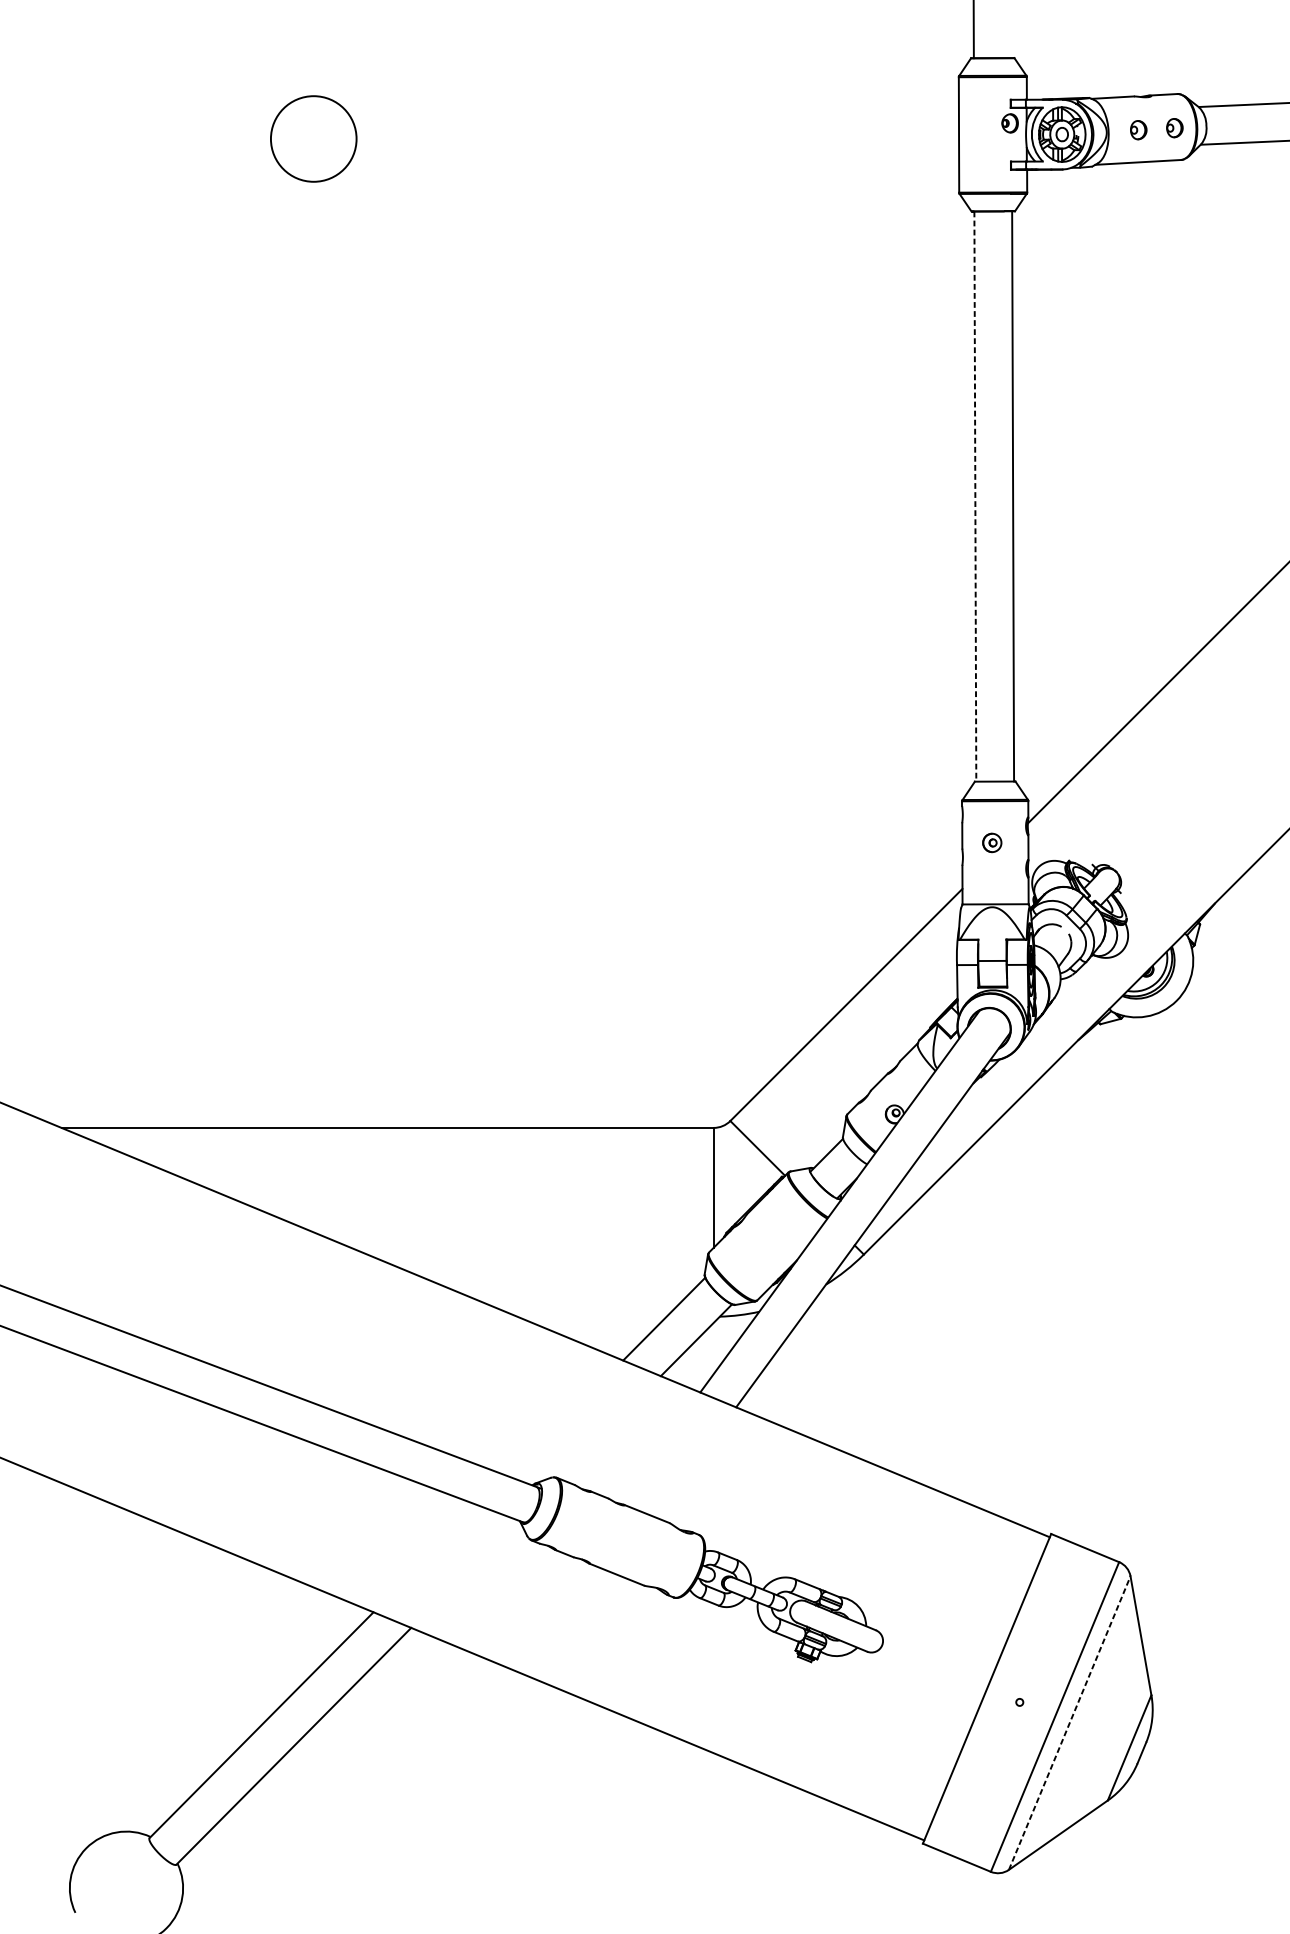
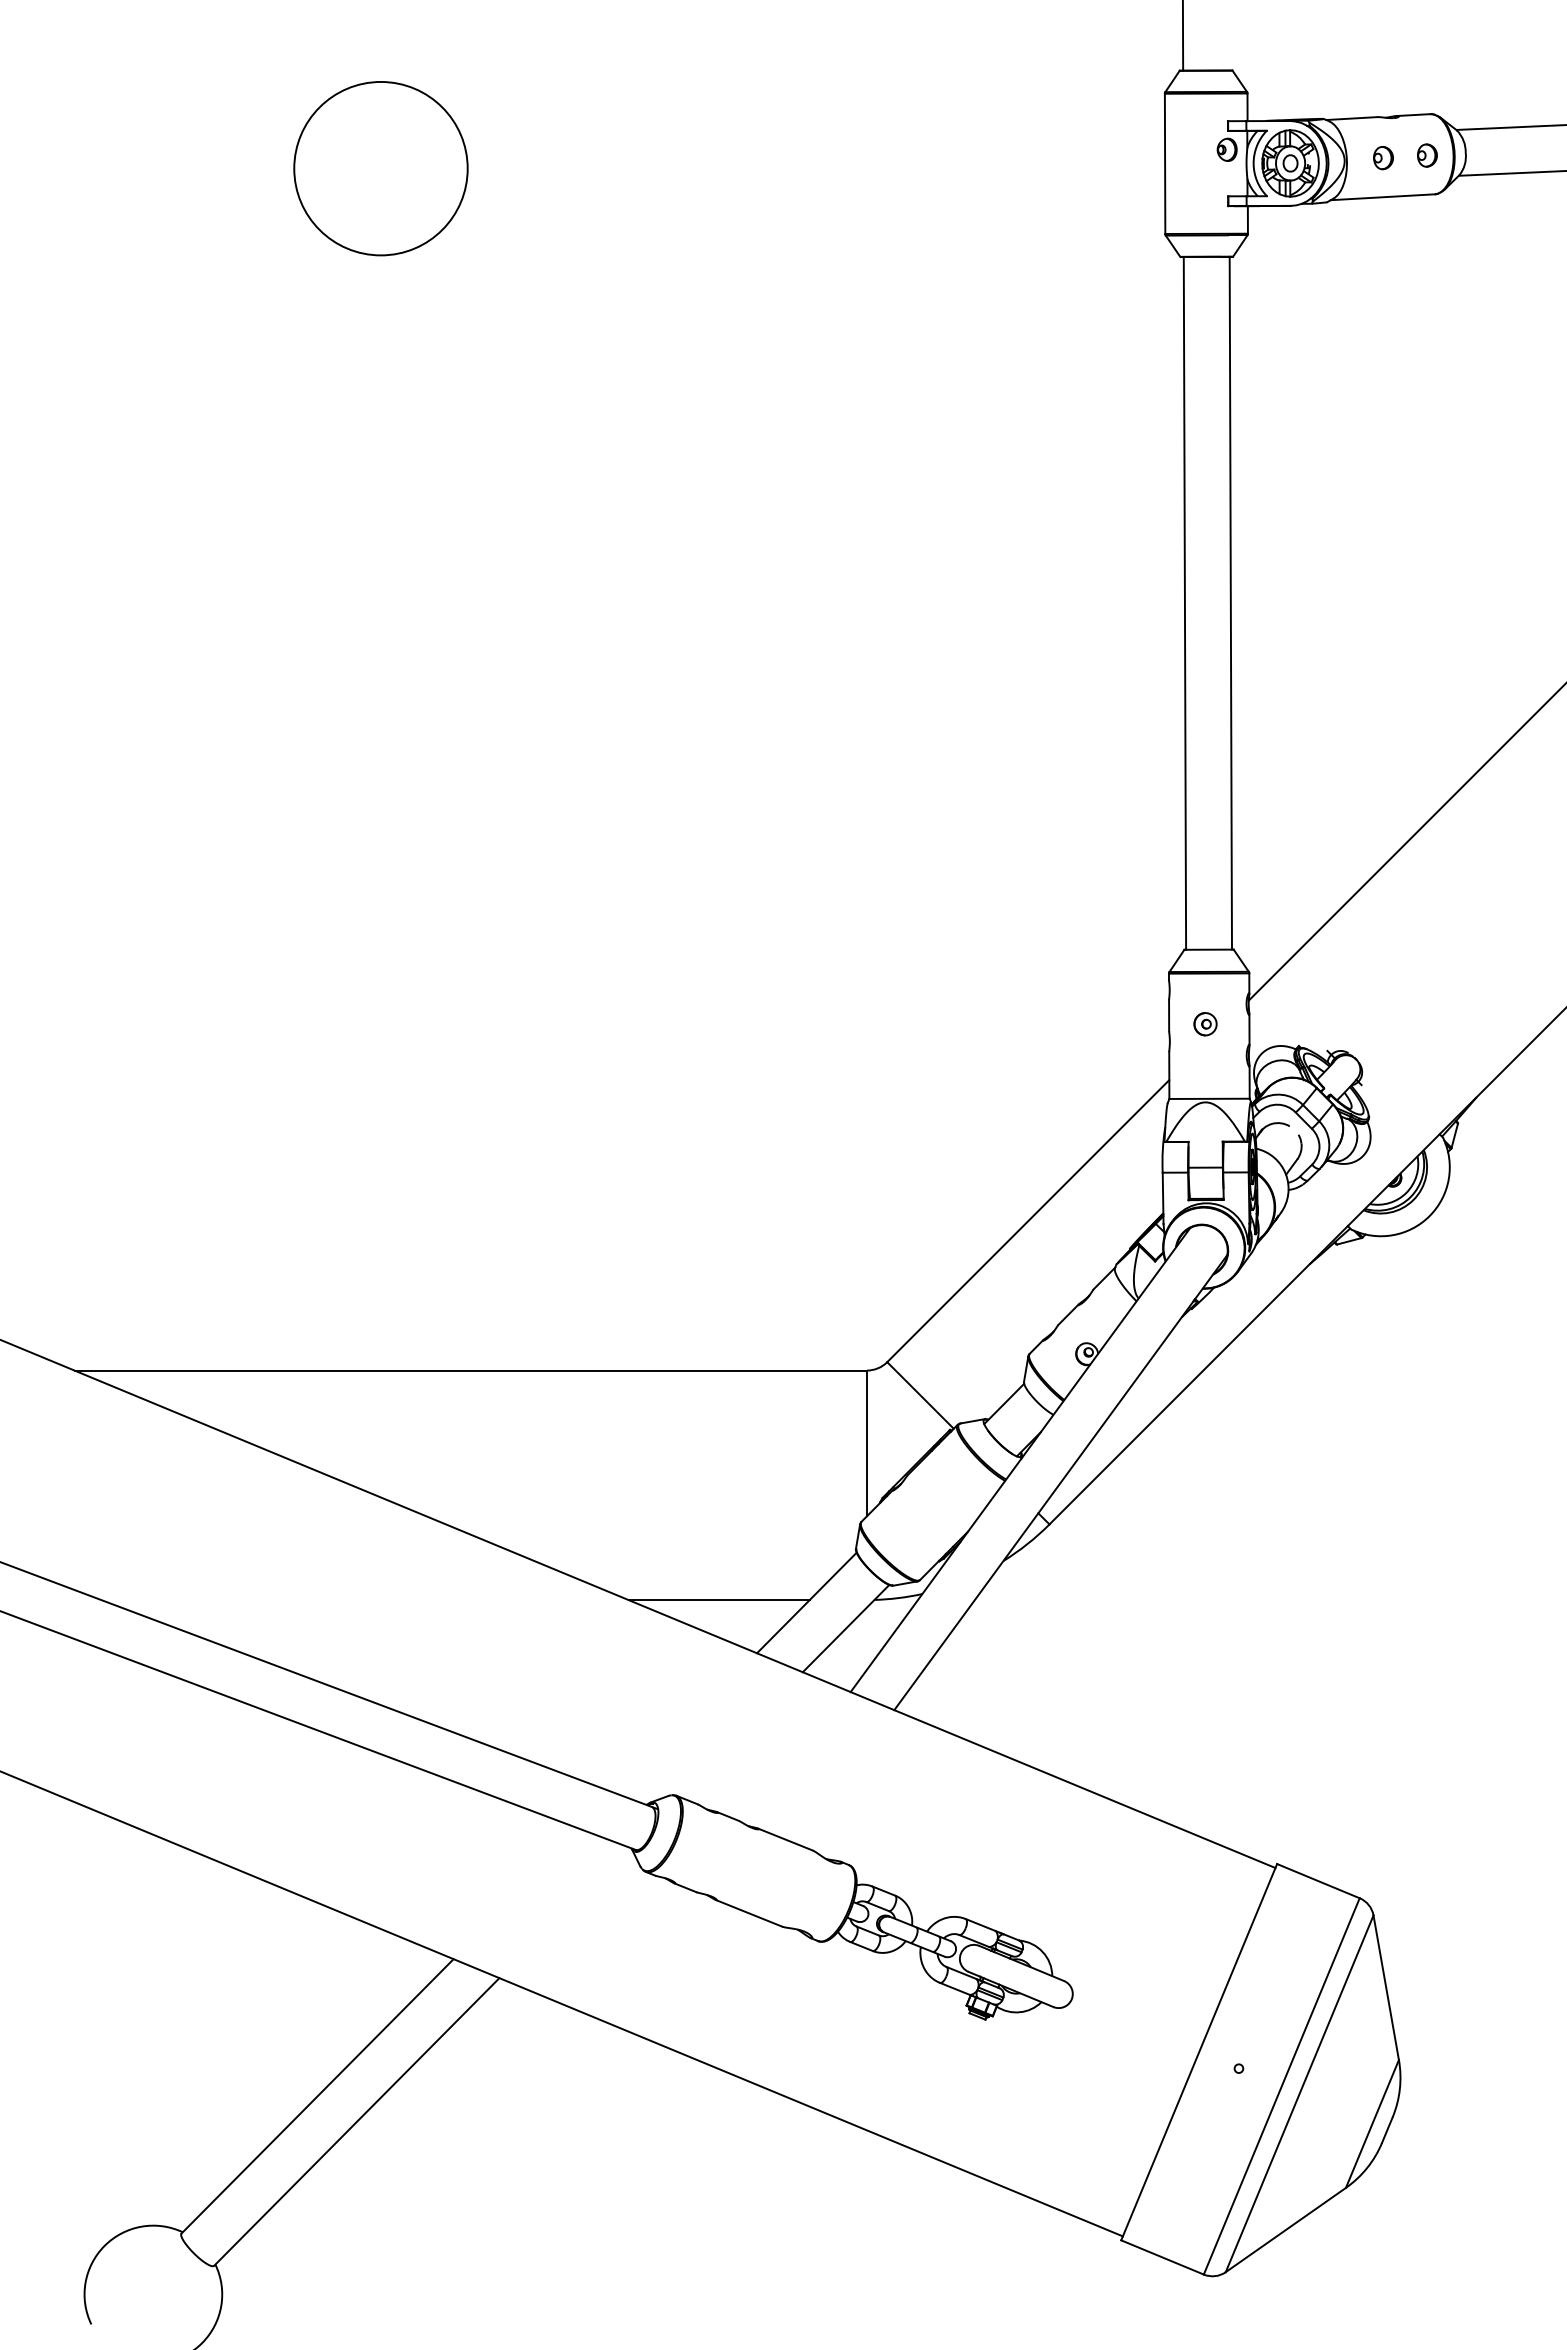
circle: (313, 138) -> (380, 168), size x1.67
line: (974, 496) -> (1184, 603), dashed -> solid
line: (591, 1317) -> (718, 1600), added
line: (1069, 1722) -> (1299, 2093), dashed -> solid

